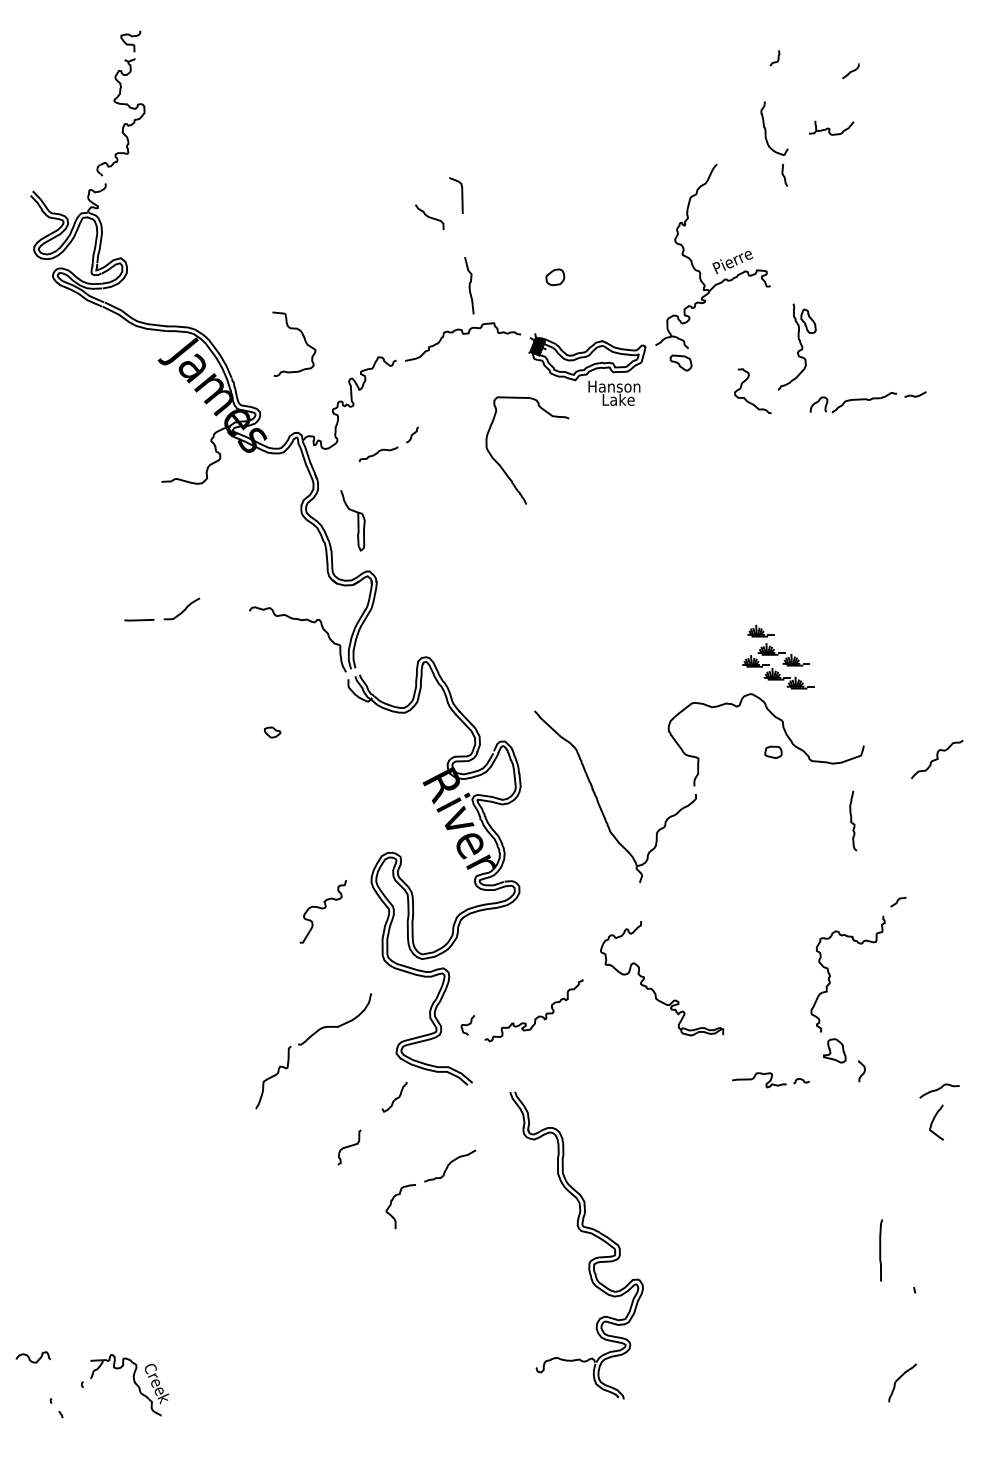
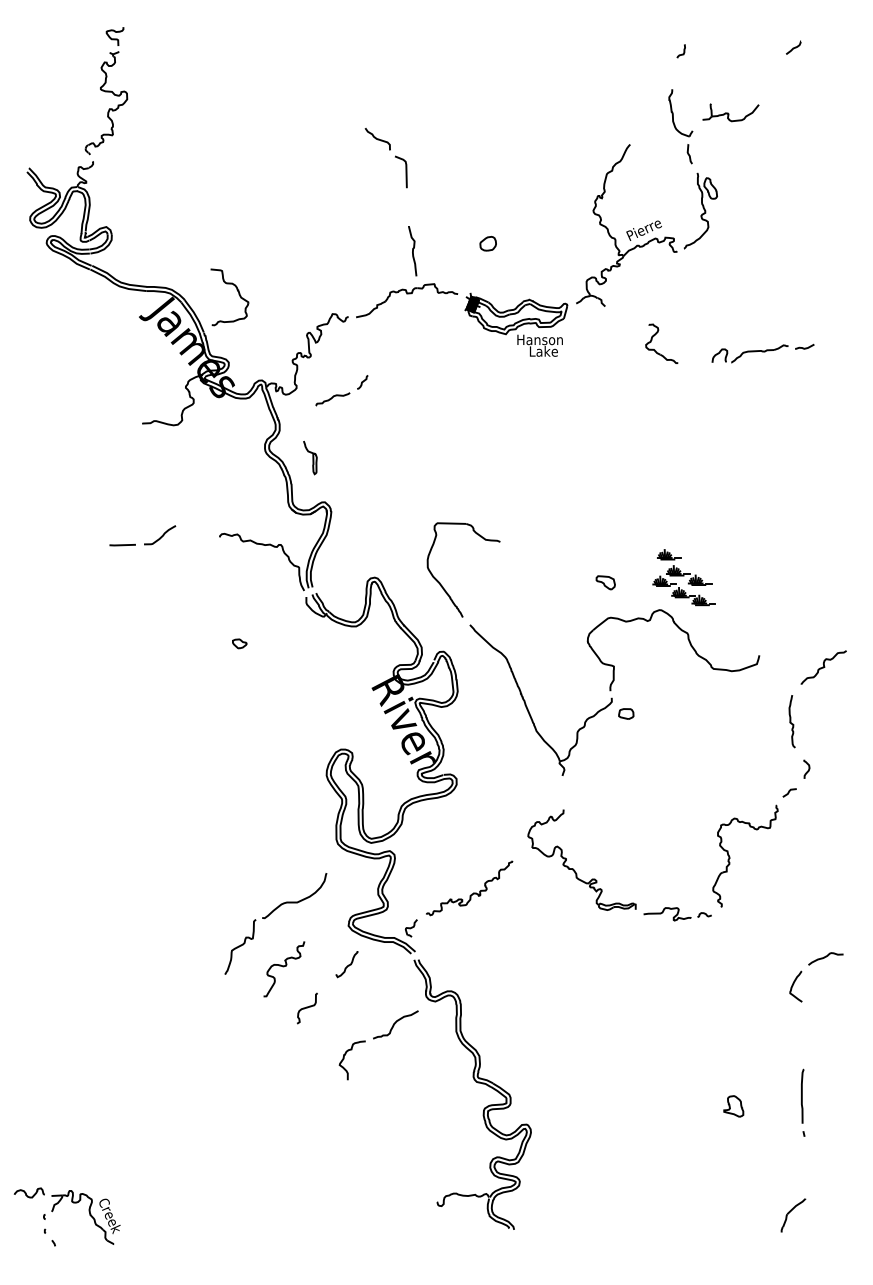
curve: (850, 71) -> (793, 47), moved
part: (831, 127) -> (730, 112), size x1.43
curve: (429, 216) -> (377, 138), moved
part: (304, 341) -> (238, 294), moved
part: (797, 346) -> (701, 210), moved
part: (680, 362) -> (605, 582), moved
part: (503, 468) -> (442, 585), moved
part: (352, 520) -> (309, 457), size x0.62
part: (773, 751) -> (626, 713), moved
curve: (852, 820) -> (791, 721), moved
curve: (322, 909) -> (283, 967), moved
part: (467, 1025) -> (411, 928), moved
part: (834, 1050) -> (733, 1106), moved
curve: (863, 1071) -> (808, 769), moved
part: (770, 1080) -> (677, 914), moved
curve: (934, 1120) -> (794, 984), moved
part: (581, 1232) -> (476, 1083), moved
curve: (881, 1250) -> (802, 1096), moved
part: (133, 1382) -> (89, 1215), moved

